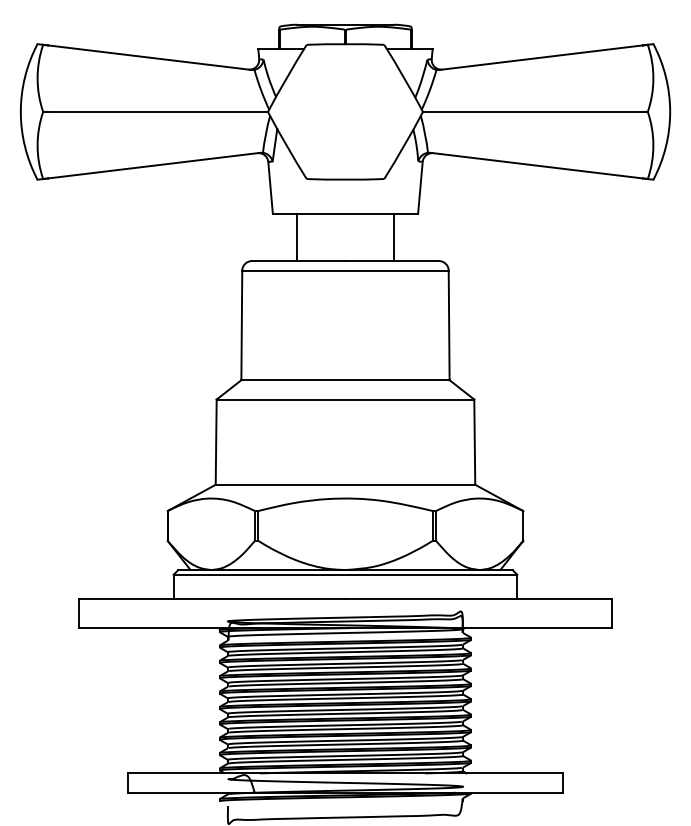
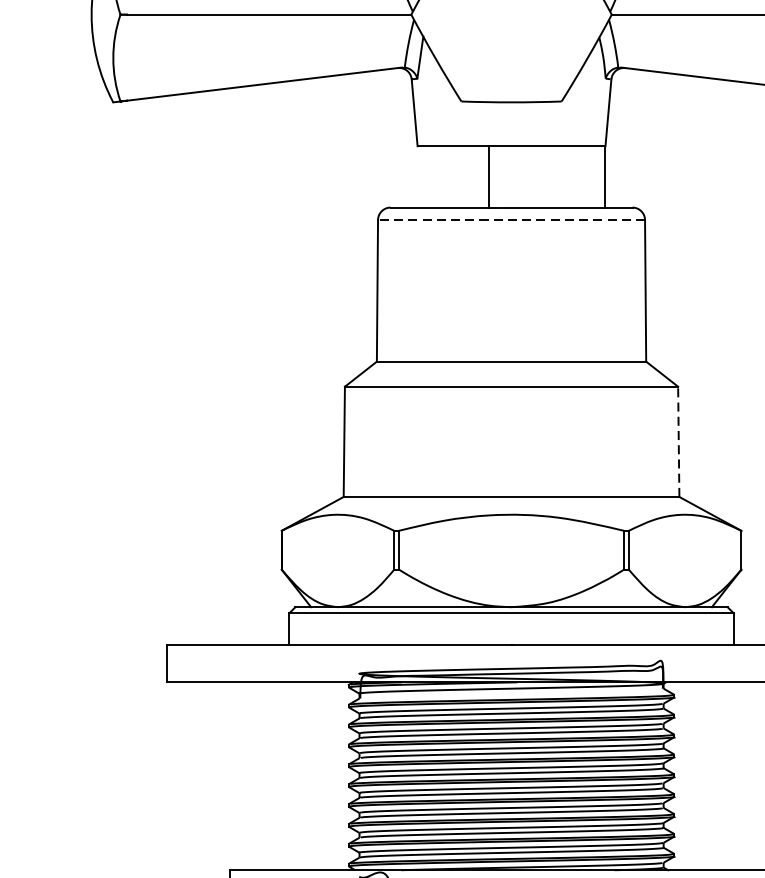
line: (297, 237) -> (489, 177), moved
line: (393, 237) -> (604, 177), moved
line: (344, 270) -> (510, 219), solid -> dashed
line: (474, 442) -> (678, 442), solid -> dashed

